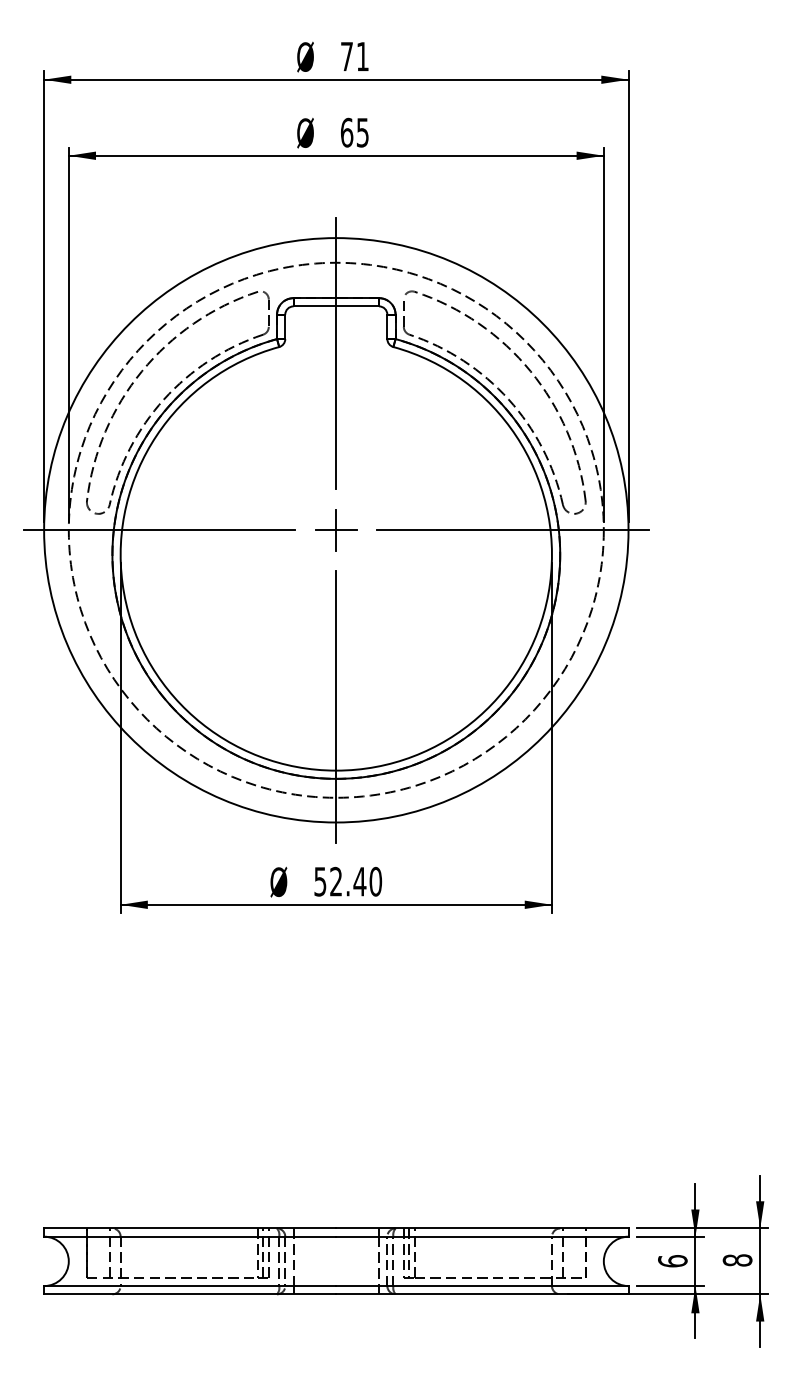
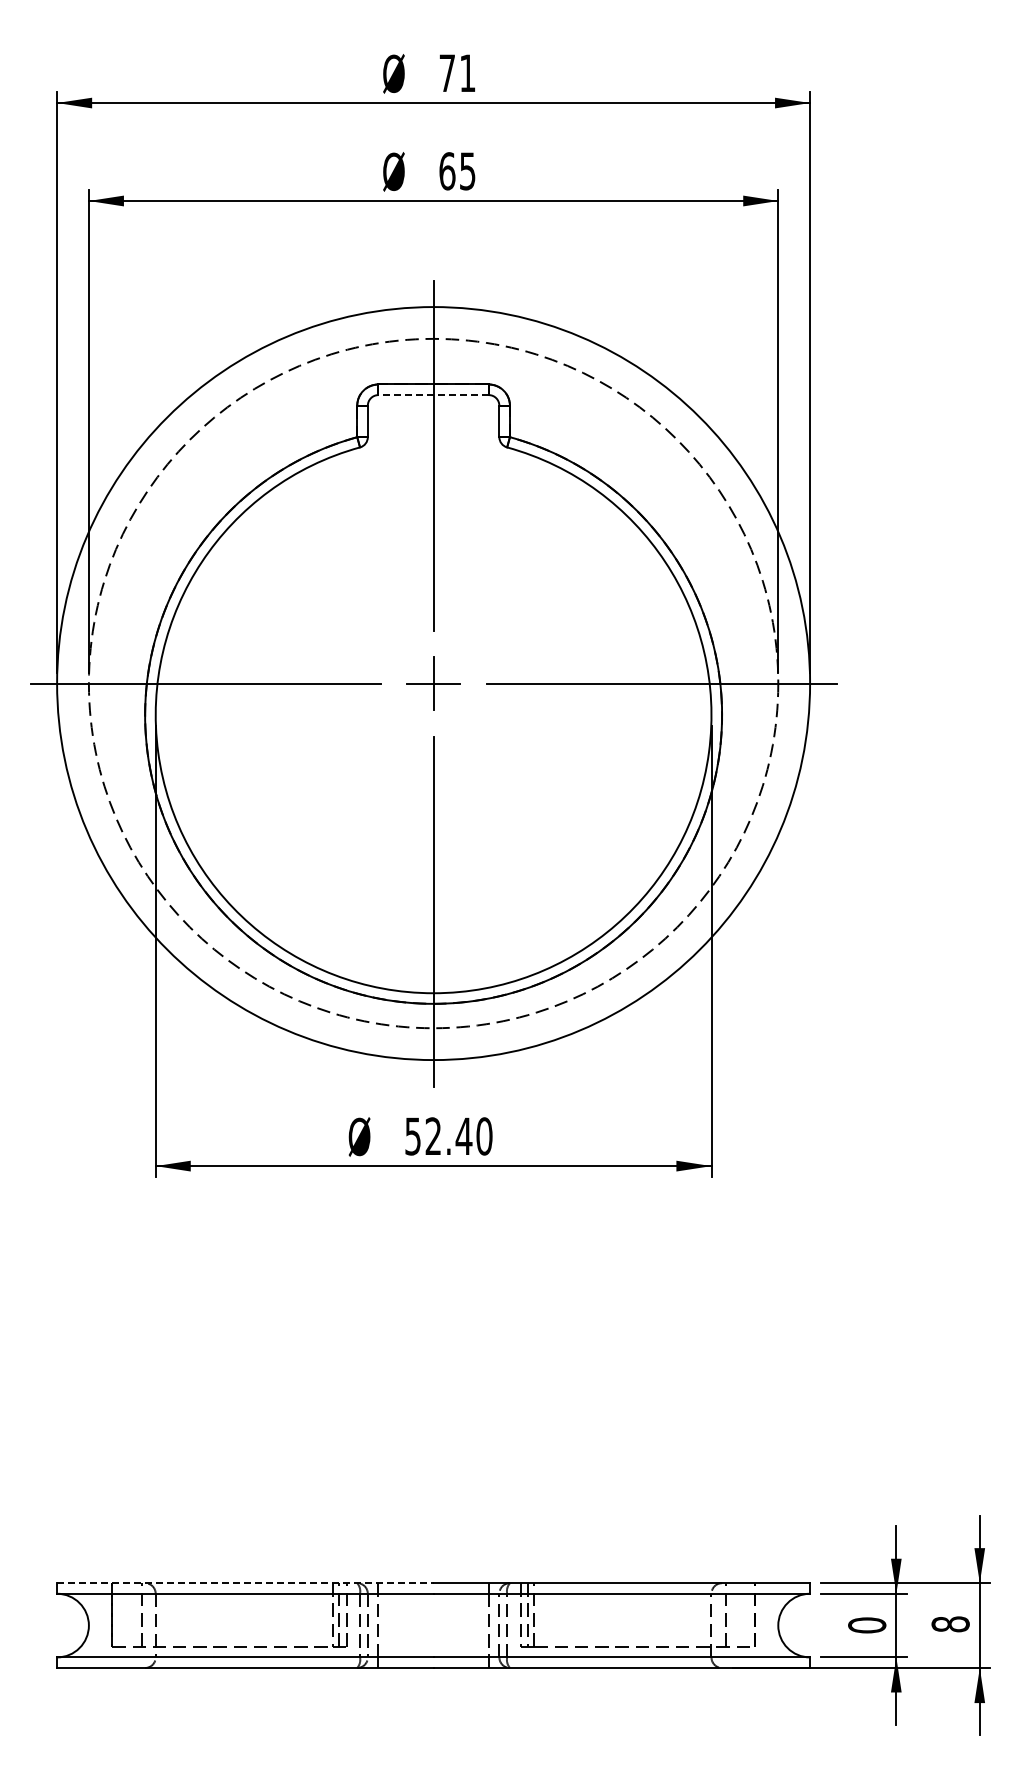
line: (336, 306) -> (433, 395), solid -> dashed
part: (502, 393) -> (647, 507), removed
part: (169, 395) -> (218, 509), removed
line: (190, 1228) -> (245, 1583), solid -> dashed
text: (673, 1261) -> (867, 1625), 6 -> 0

